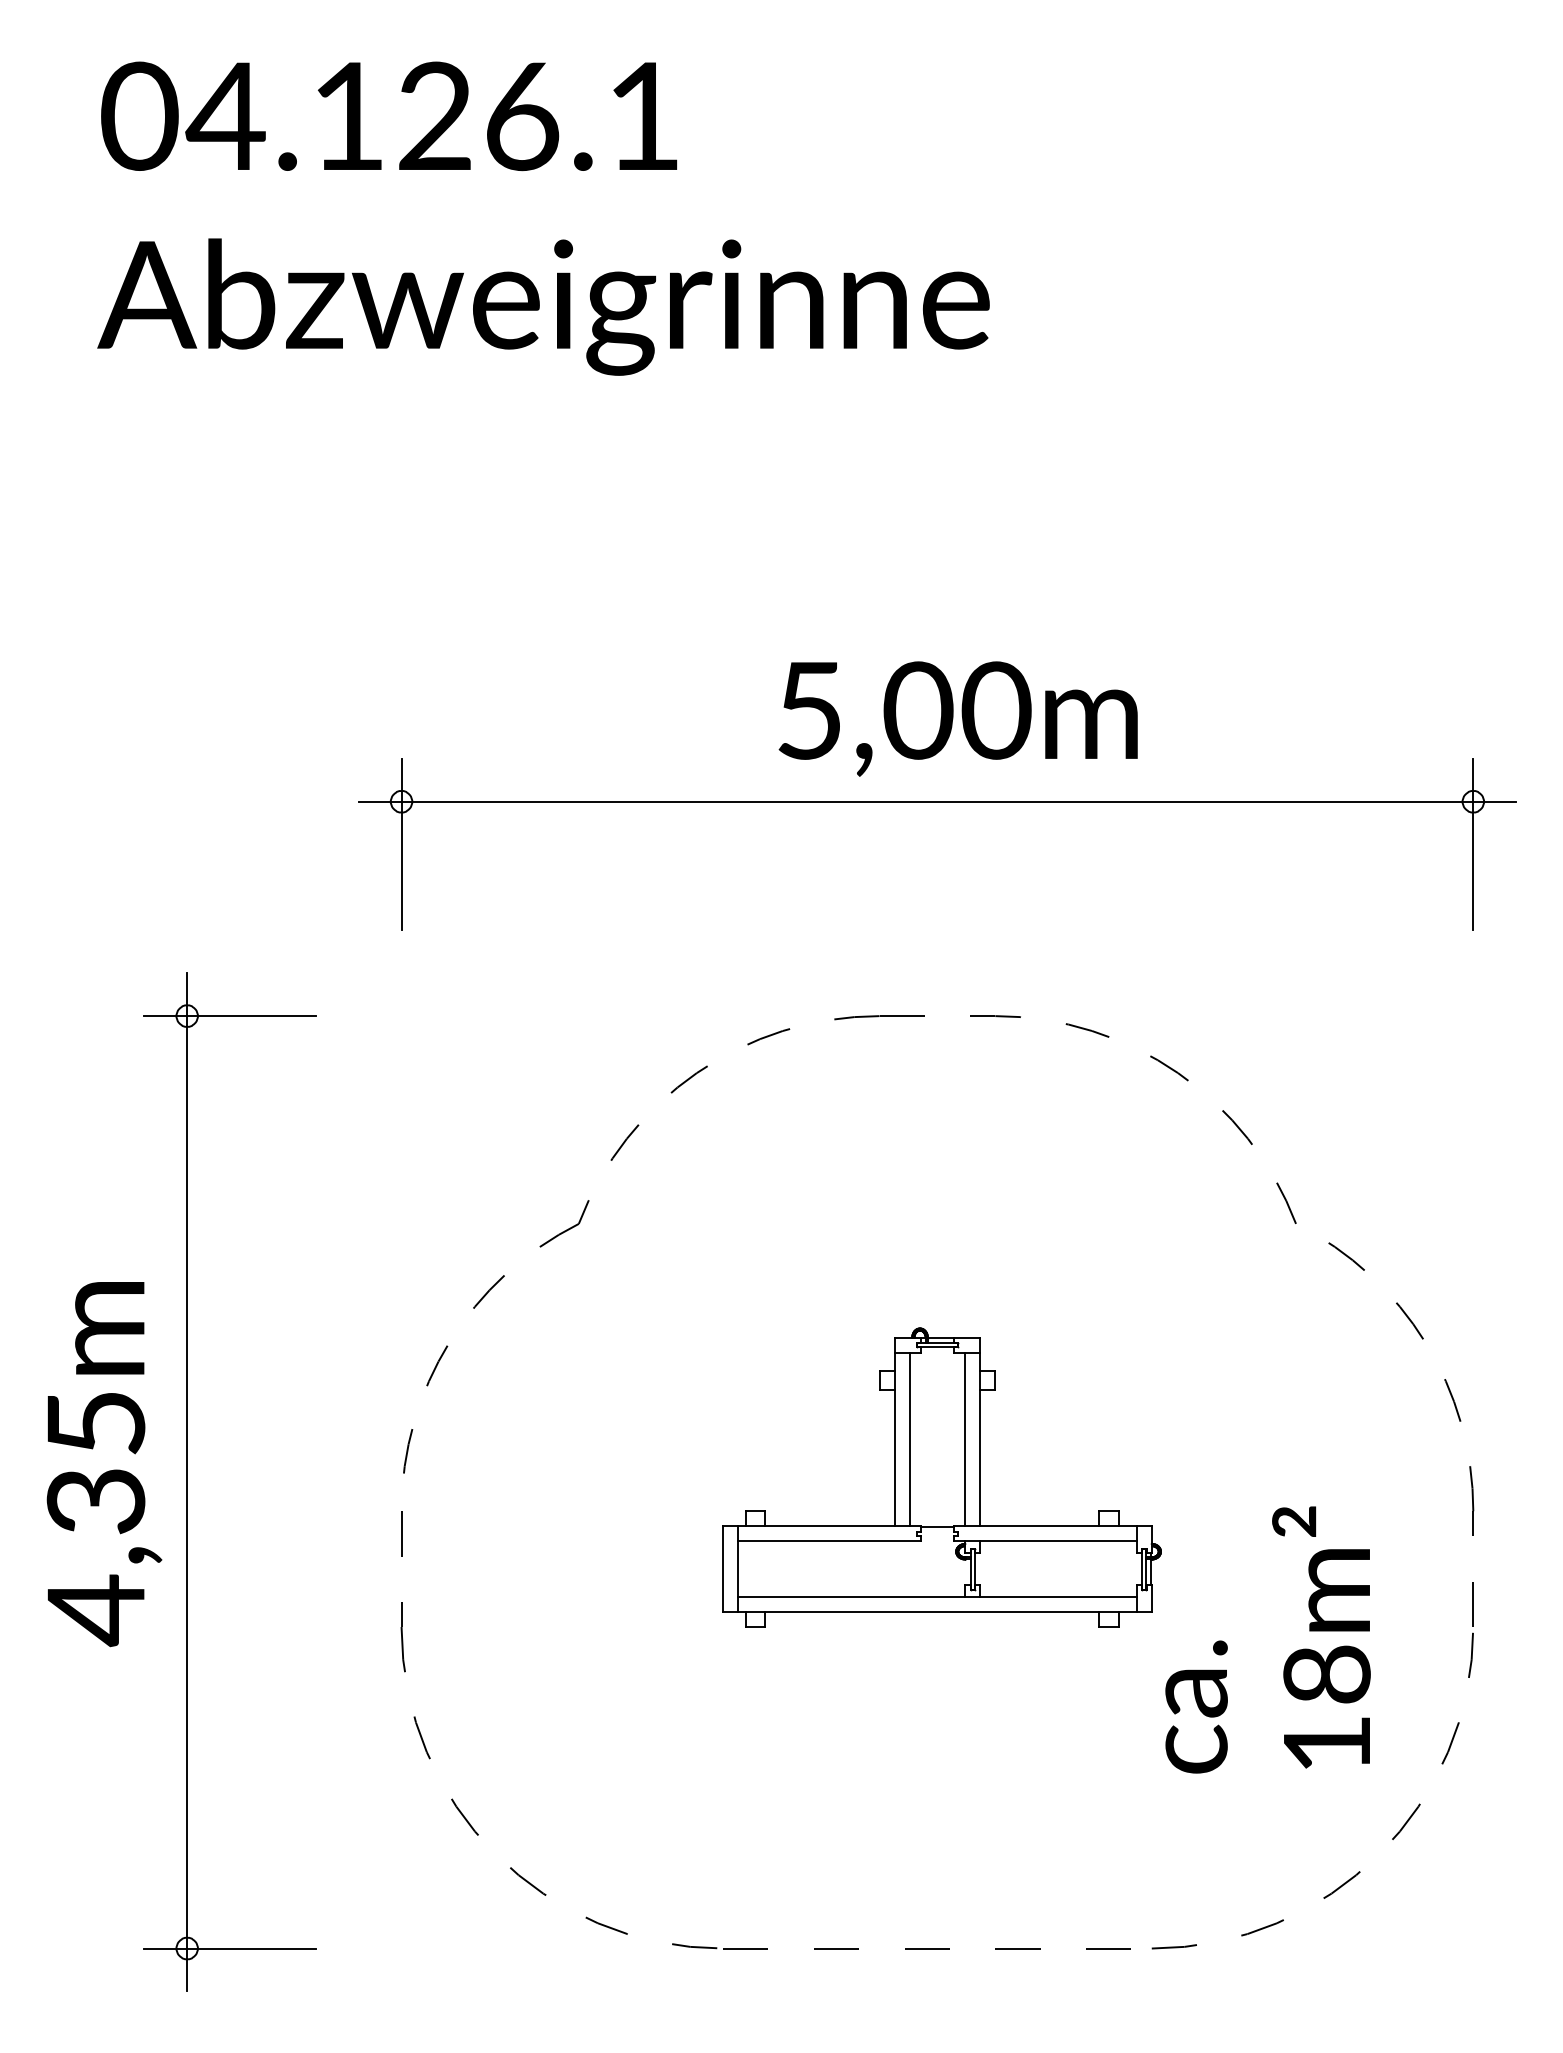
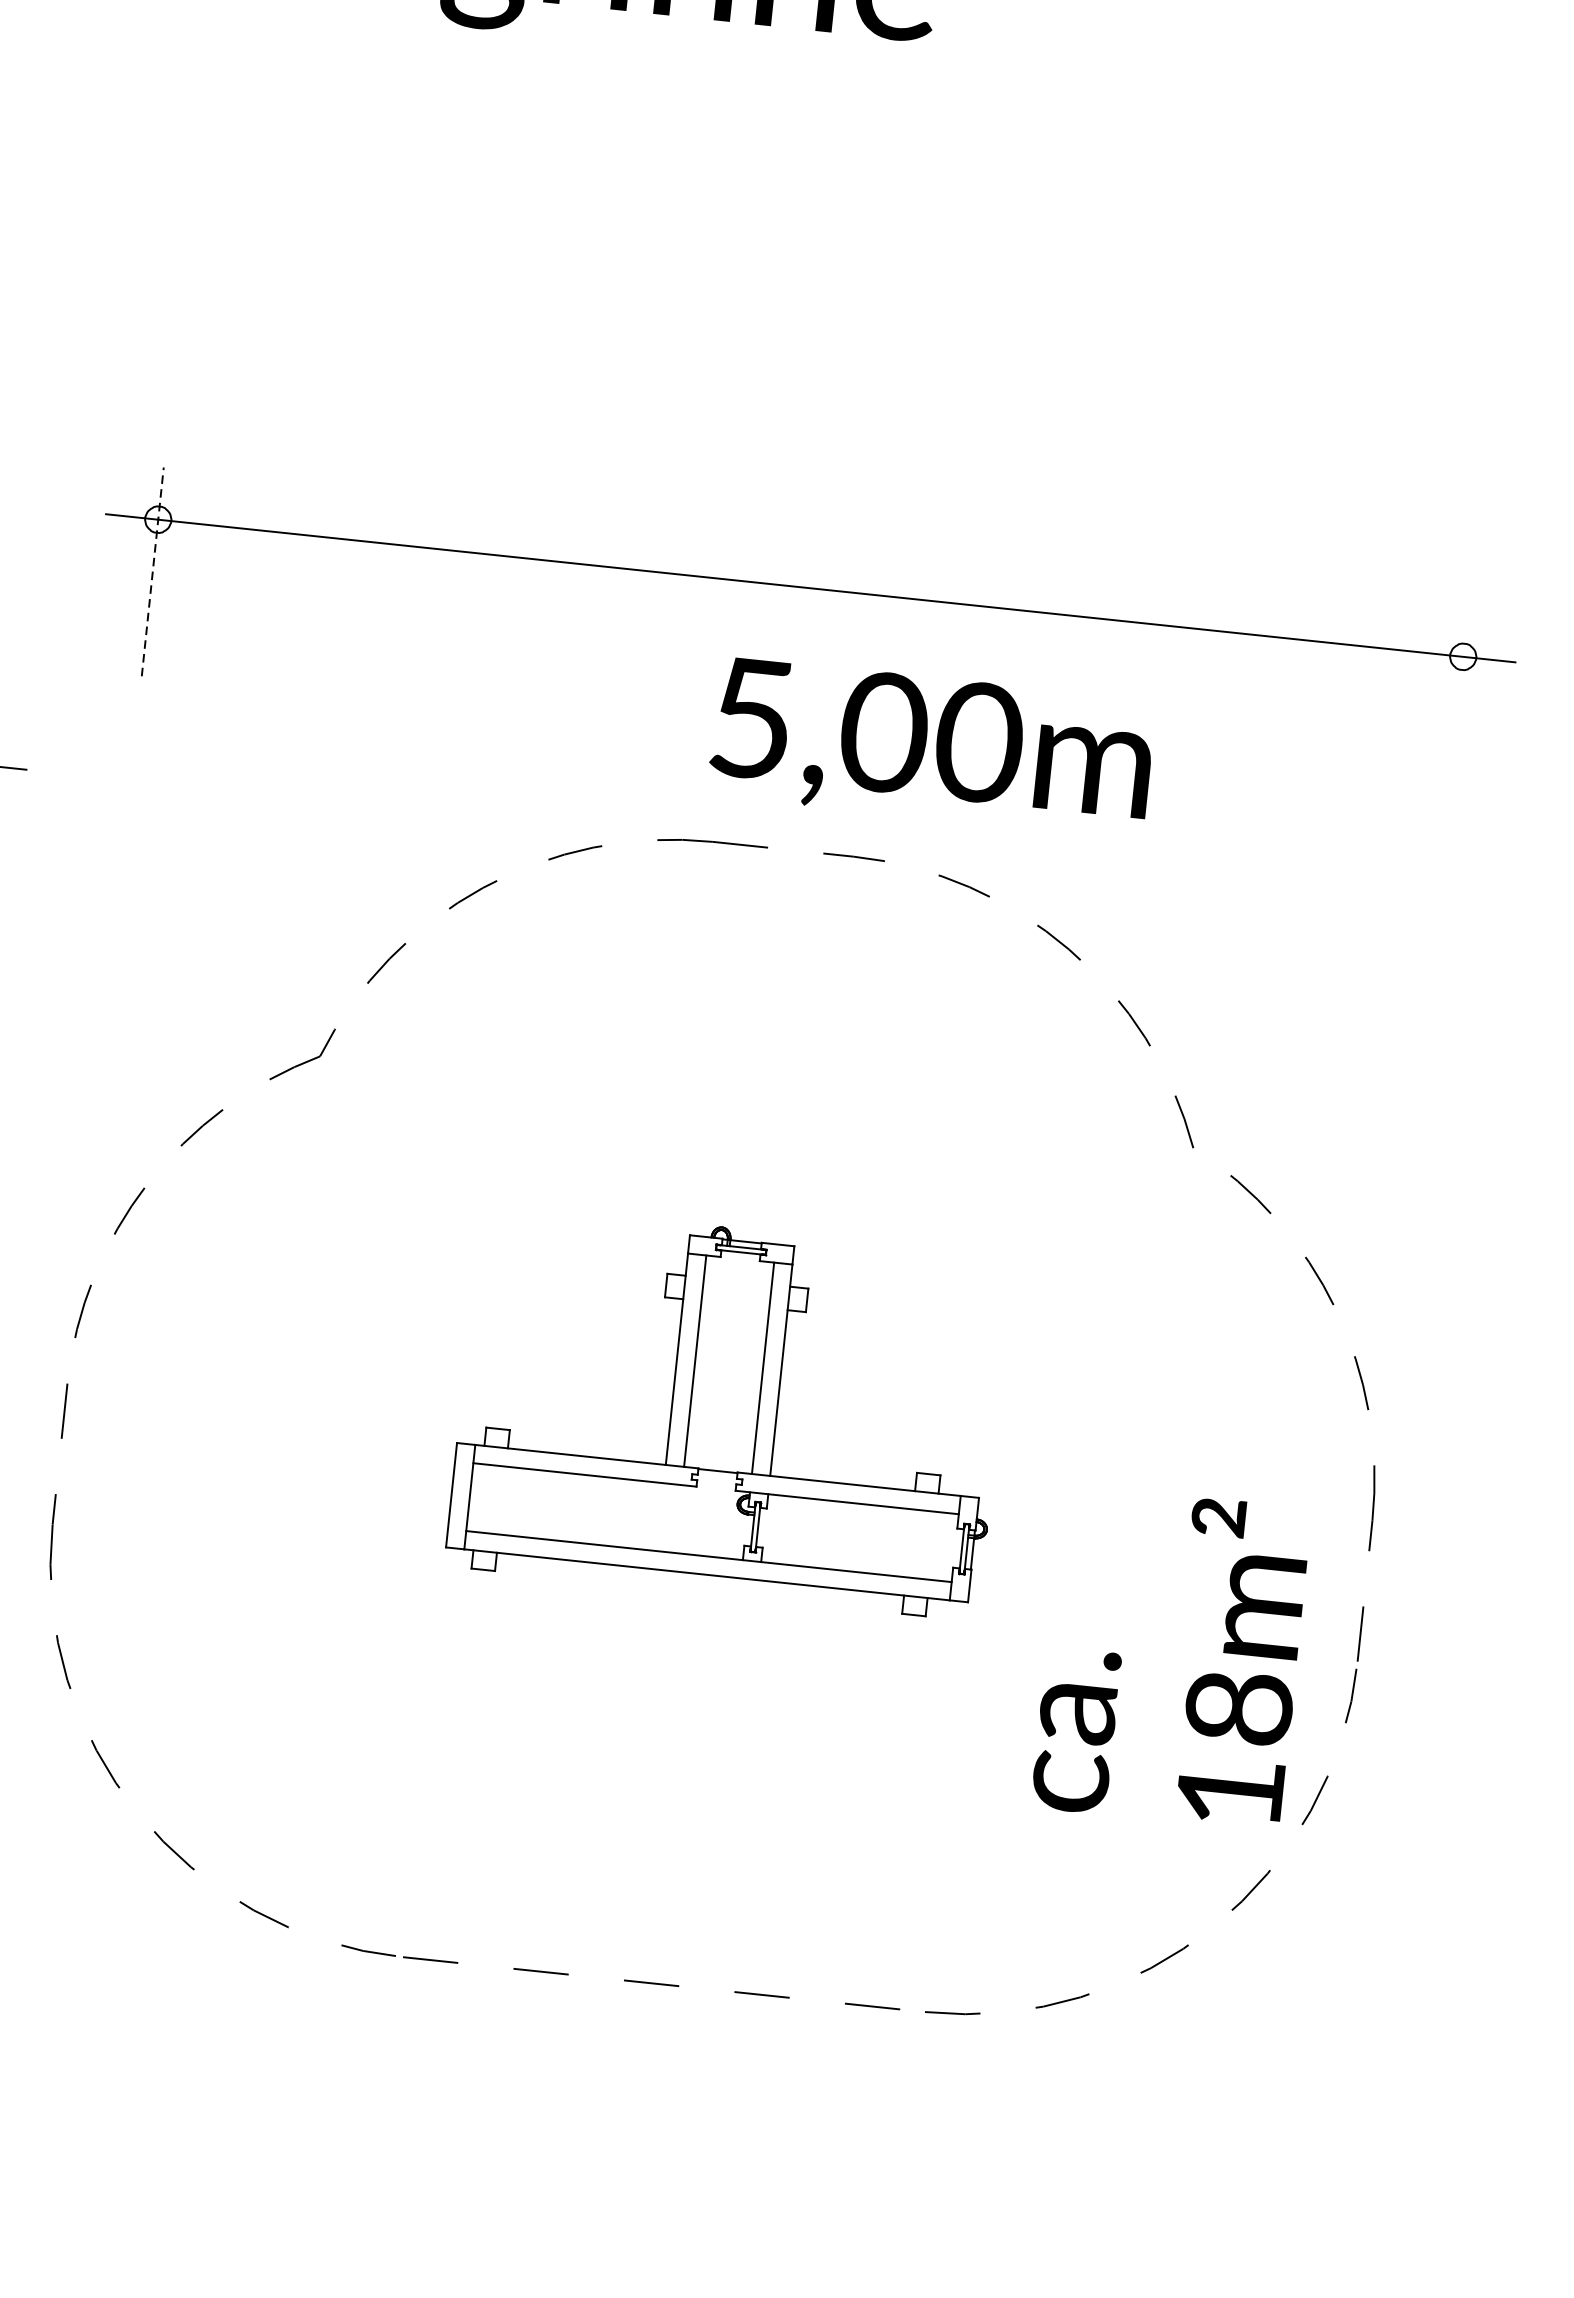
text: (957, 718) -> (930, 747), moved
line: (401, 844) -> (152, 571), solid -> dashed
line: (1473, 844) -> (1457, 708), removed
text: (1267, 1639) -> (1171, 1657), moved

